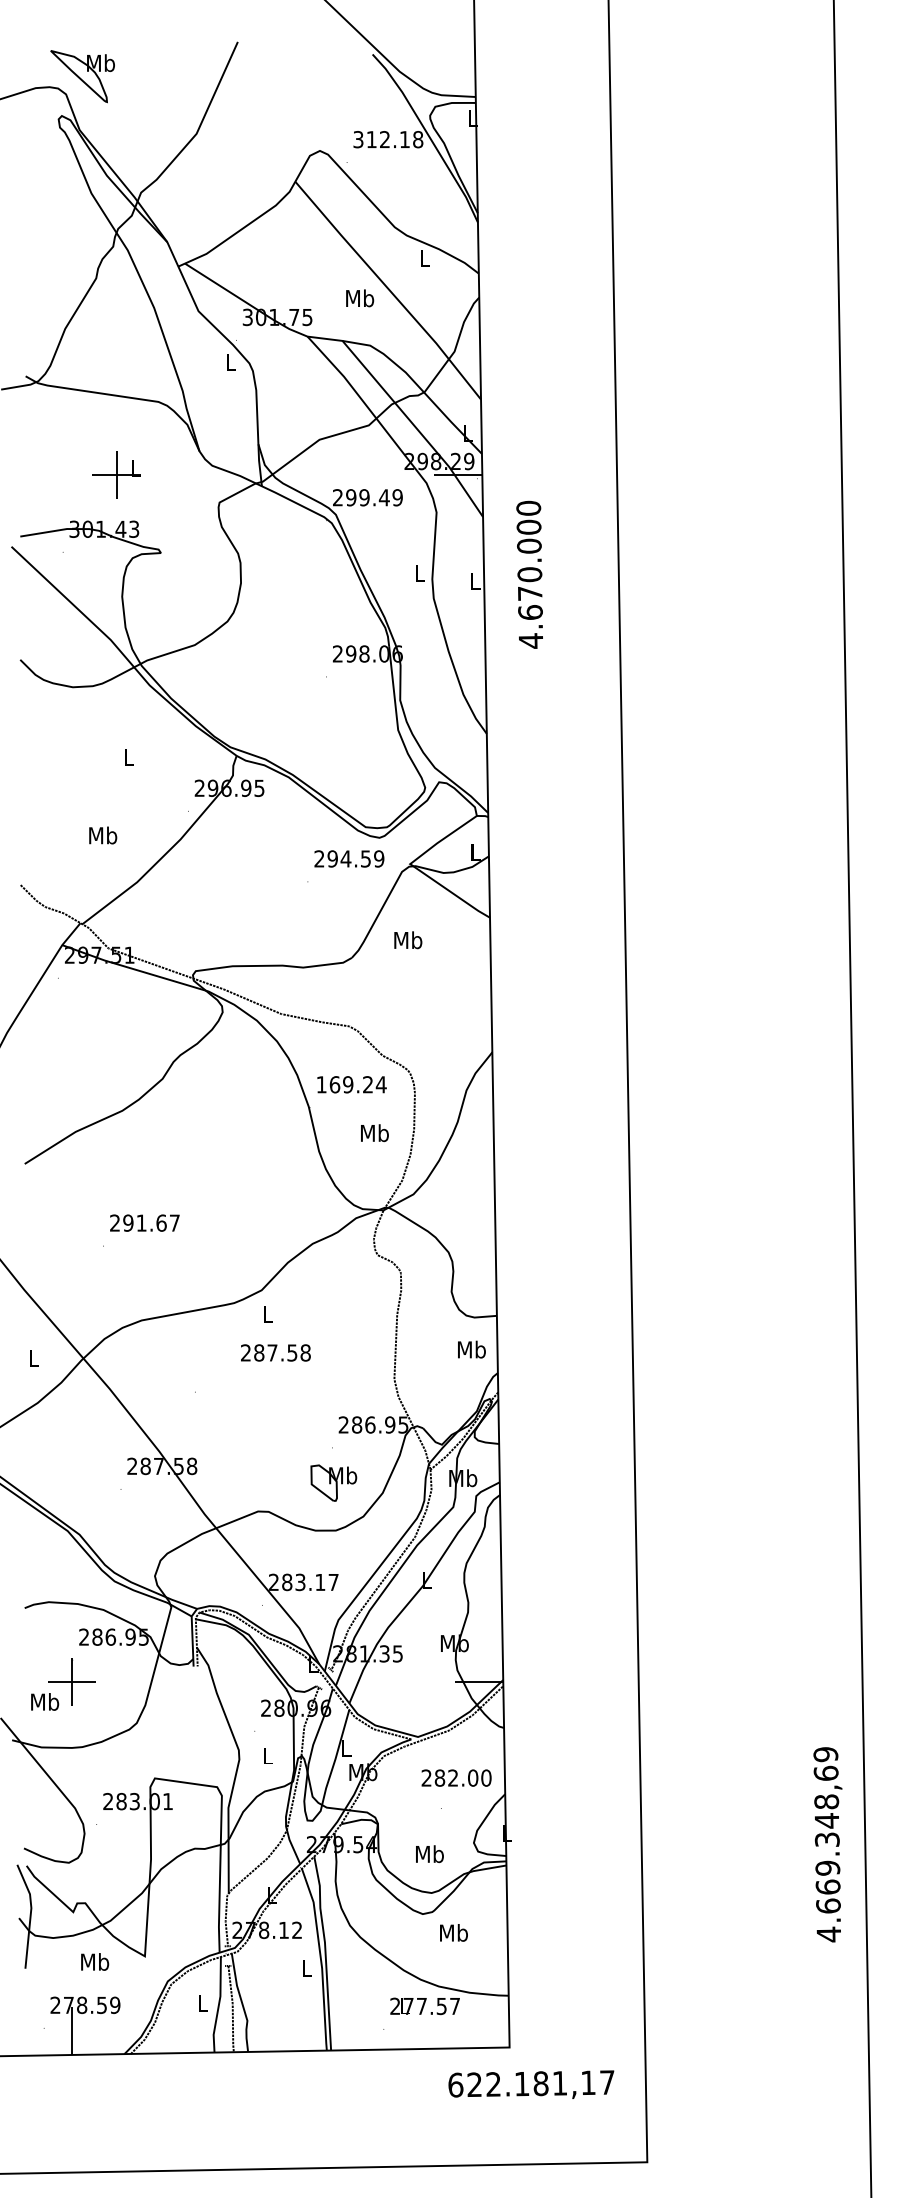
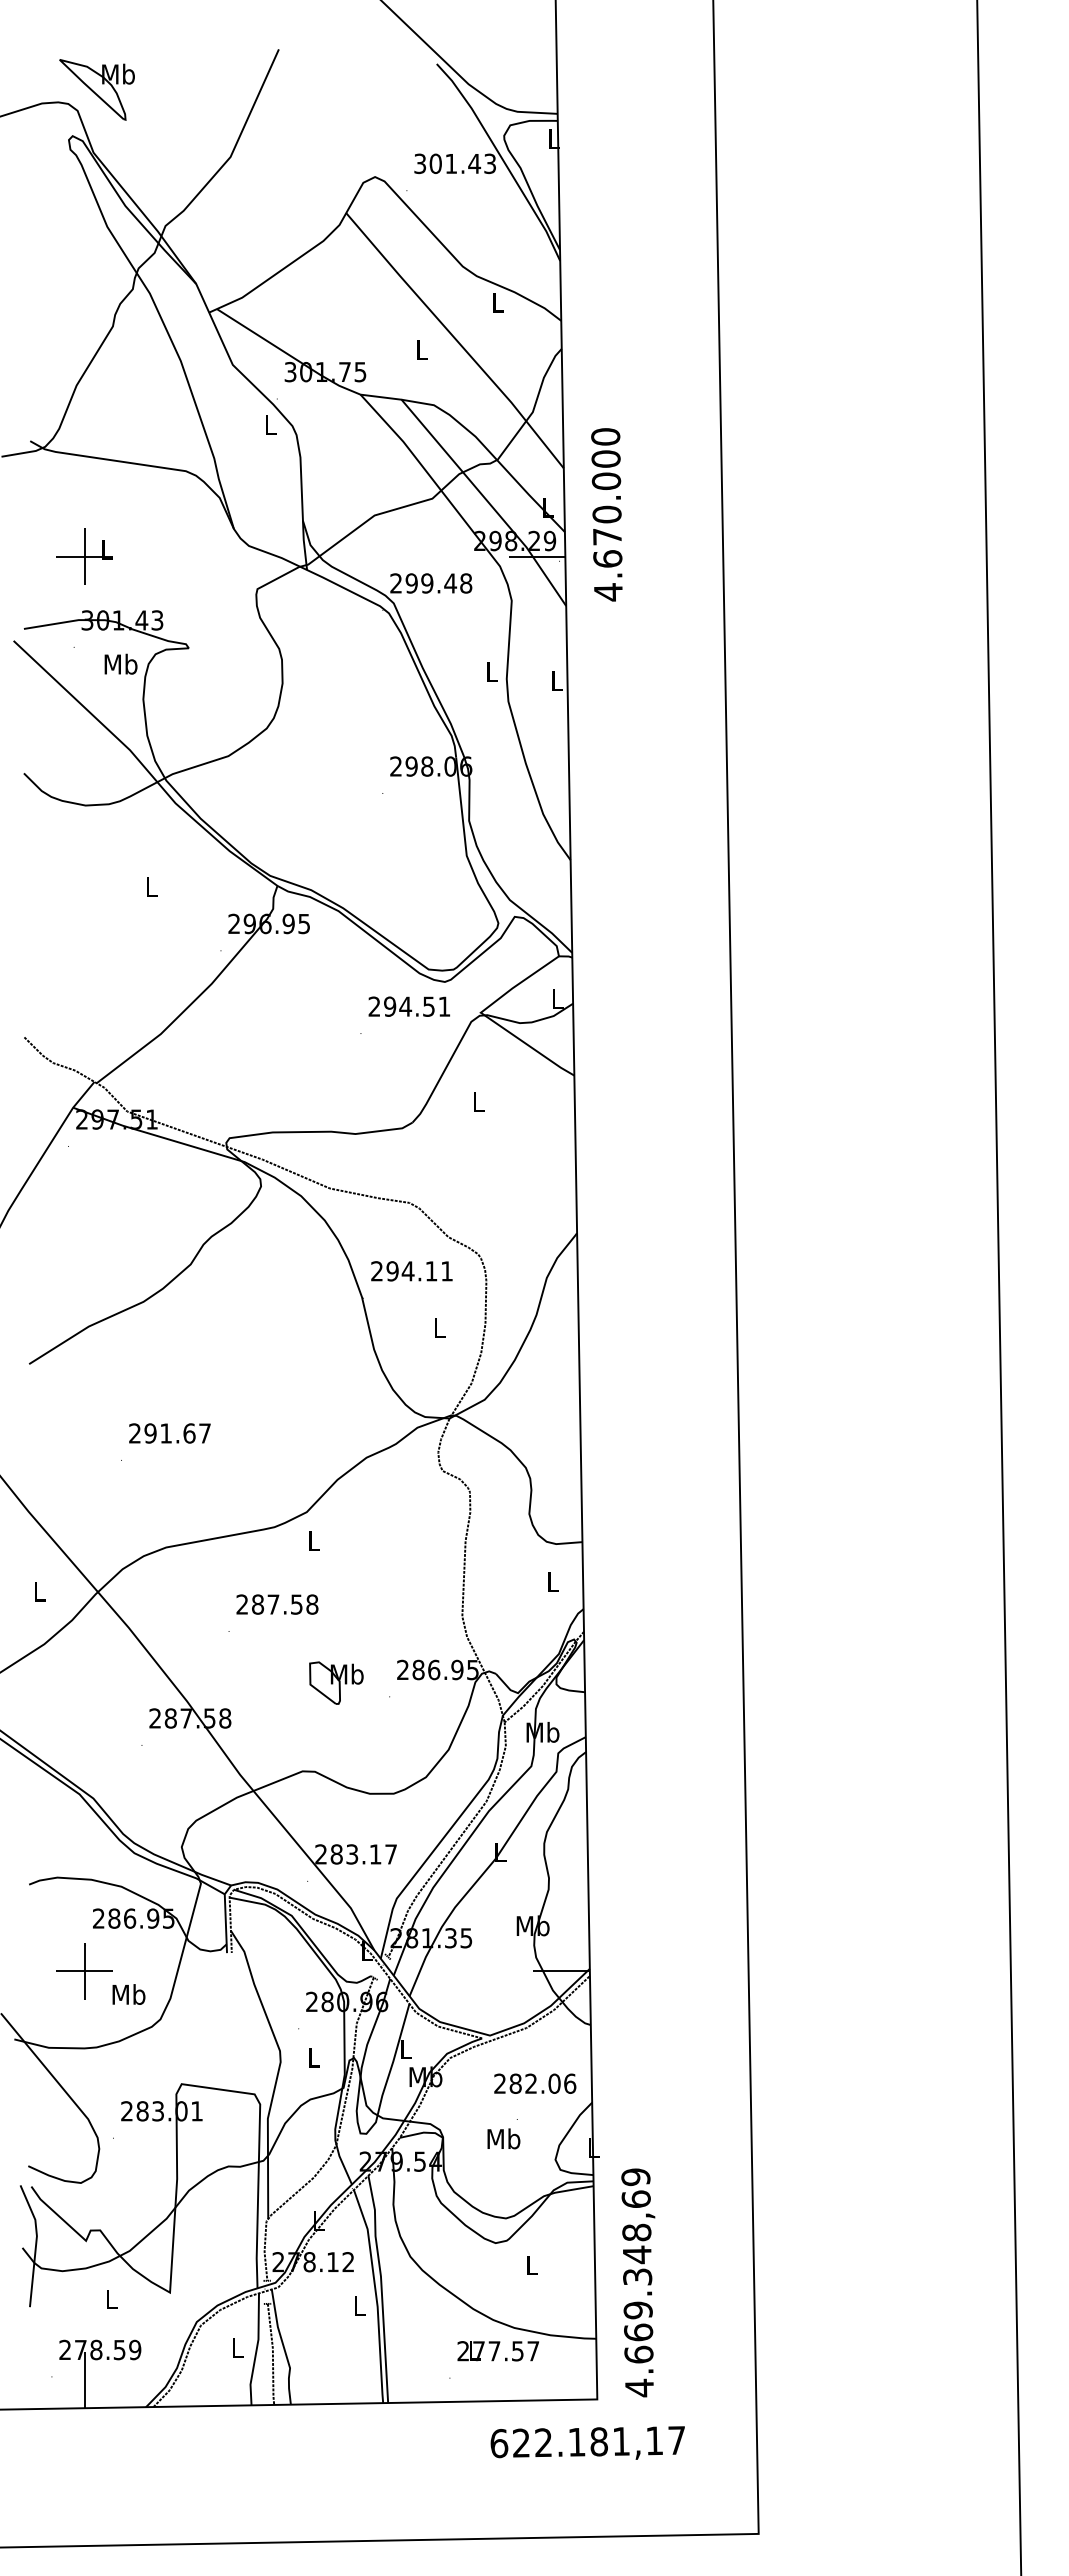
text: (394, 139) -> (462, 163), 312.18 -> 301.43
text: (359, 298) -> (421, 349), Mb -> L
part: (116, 474) -> (84, 556), moved
text: (397, 497) -> (466, 583), 299.49 -> 299.48
text: (529, 574) -> (606, 514), moved
text: (102, 834) -> (120, 663), moved
text: (379, 858) -> (444, 1006), 294.59 -> 294.51
text: (408, 939) -> (478, 1101), Mb -> L
text: (351, 1084) -> (412, 1271), 169.24 -> 294.11
text: (374, 1132) -> (439, 1327), Mb -> L
text: (471, 1349) -> (552, 1581), Mb -> L
text: (275, 1352) -> (277, 1604), moved
part: (333, 1482) -> (336, 1682), moved
text: (44, 1701) -> (128, 1994), moved
text: (486, 1777) -> (570, 2083), 282.00 -> 282.06
text: (828, 1844) -> (638, 2282), moved
text: (429, 1853) -> (503, 2138), moved
text: (453, 1932) -> (531, 2264), Mb -> L
text: (95, 1961) -> (111, 2298), Mb -> L
text: (531, 2084) -> (587, 2442), moved

